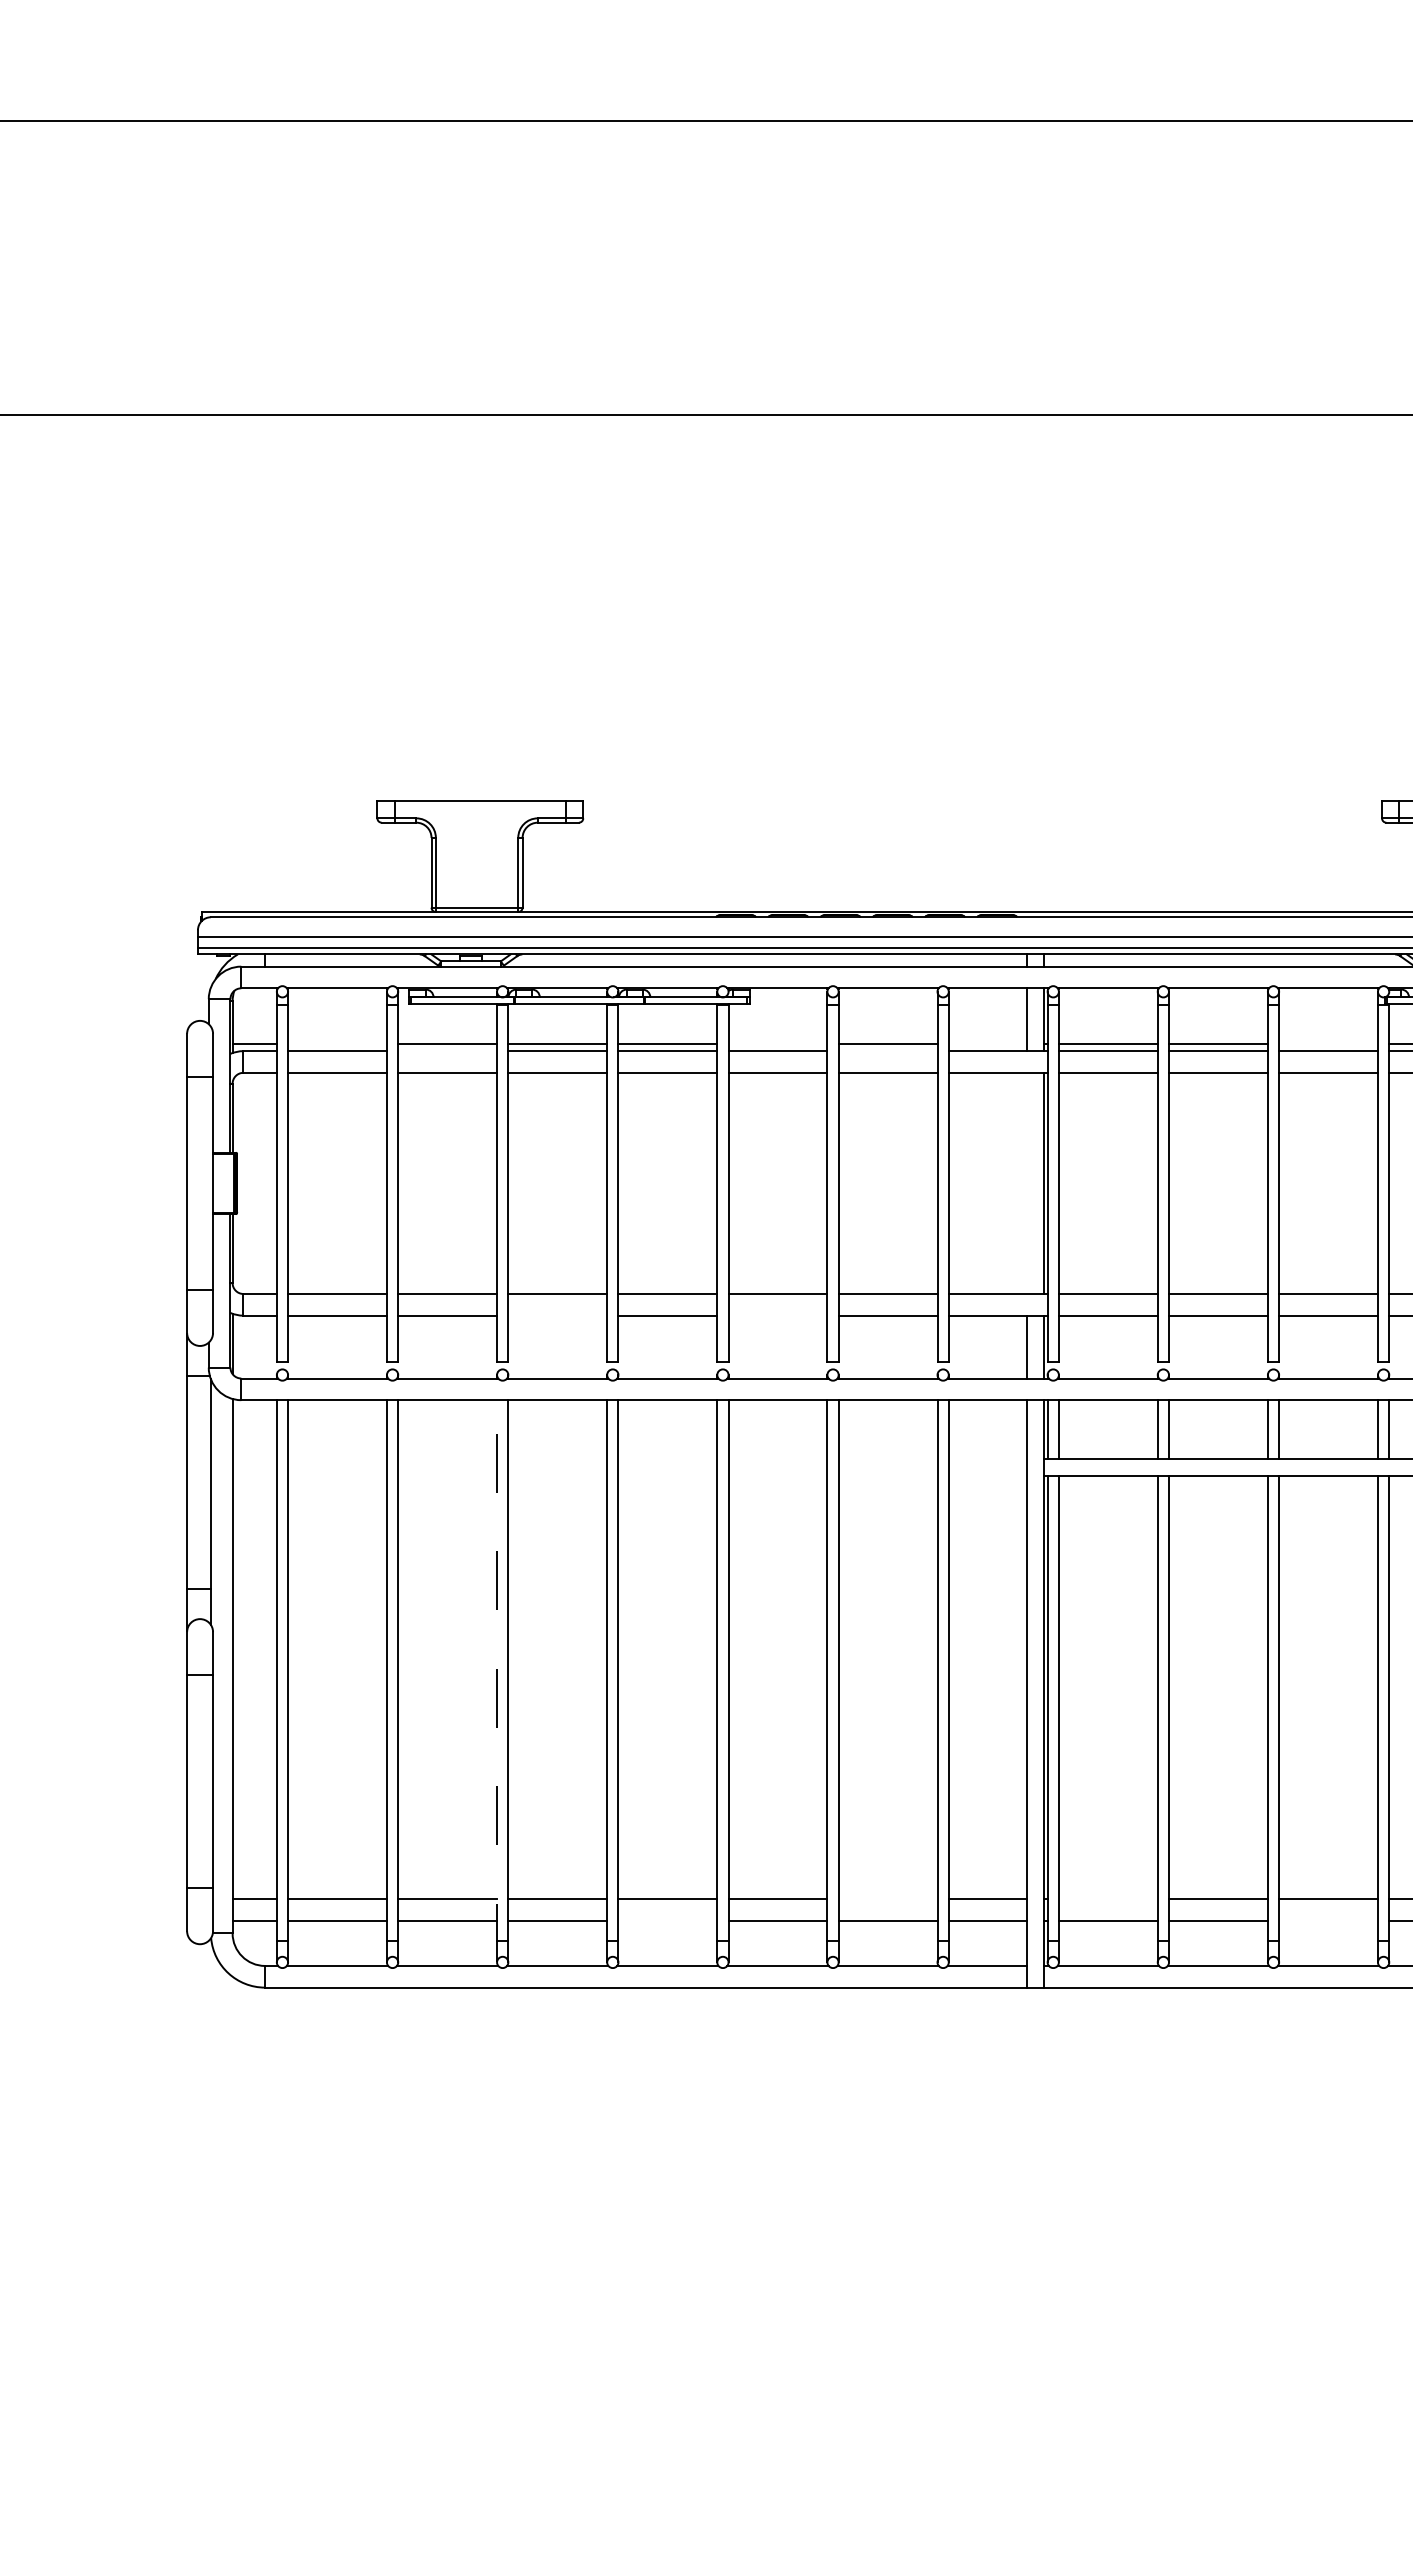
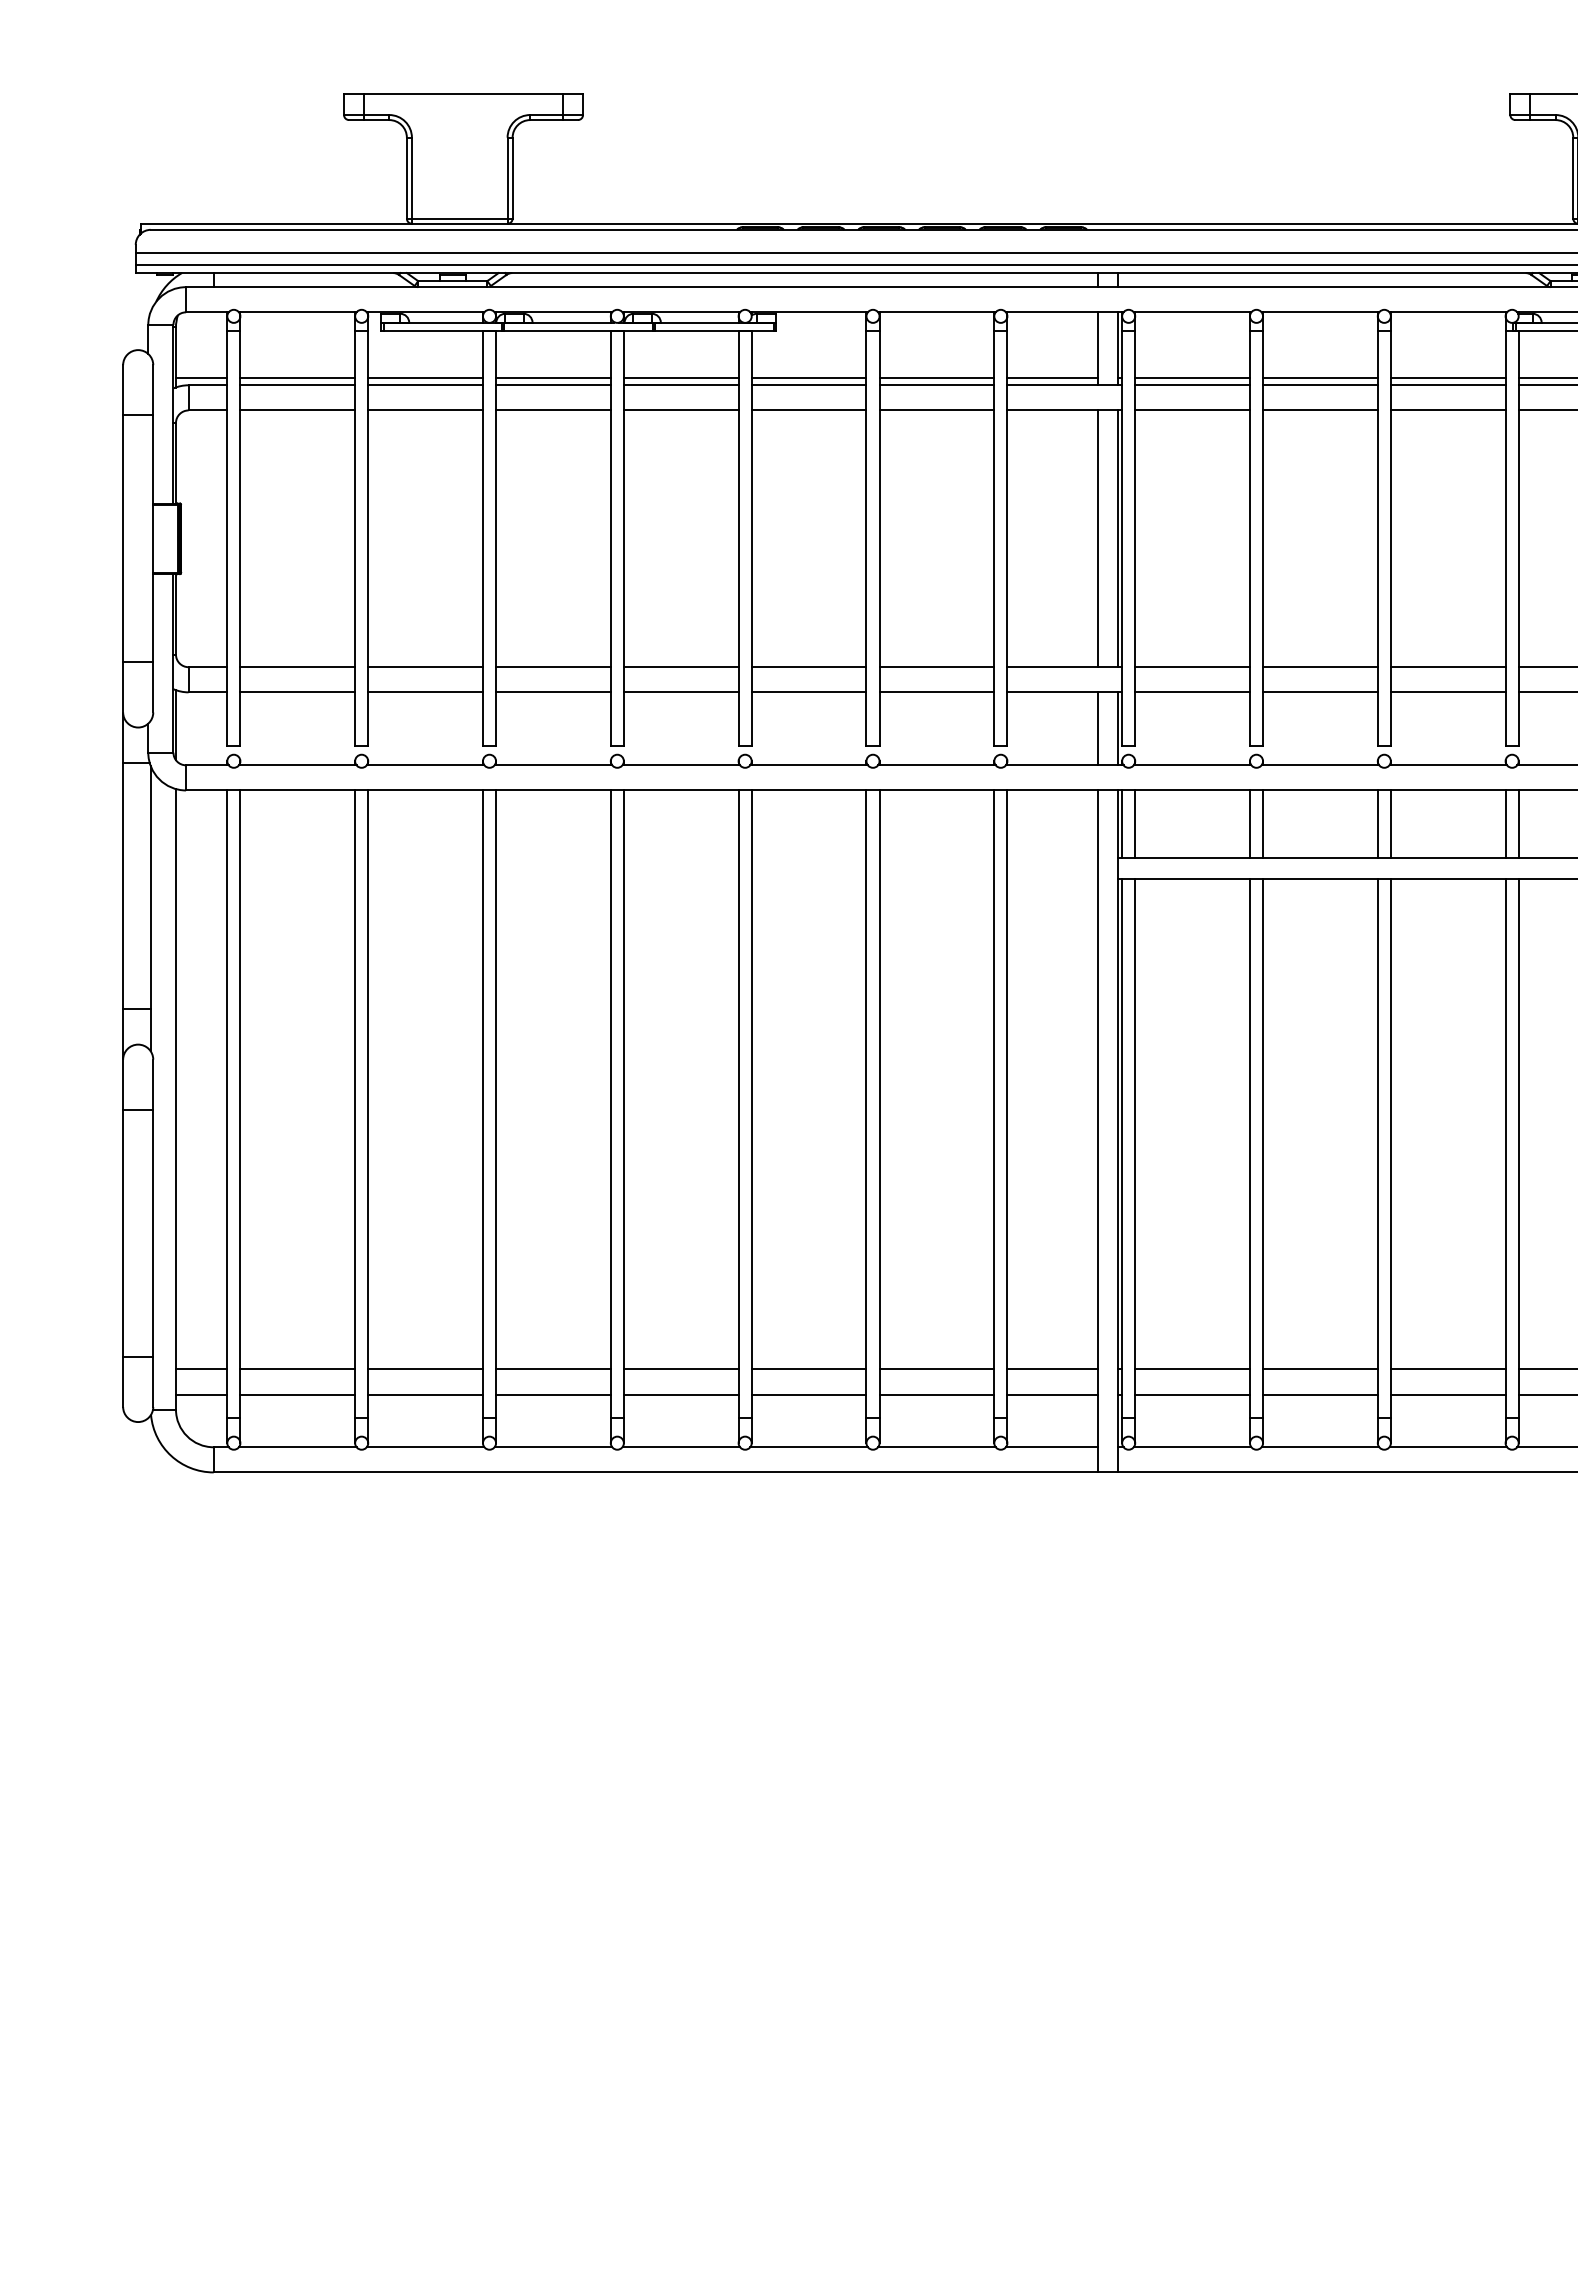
line: (337, 1044) -> (297, 377), added
line: (777, 1044) -> (808, 377), added
line: (987, 1044) -> (1052, 377), added
line: (1328, 1044) -> (1448, 377), added
line: (447, 1051) -> (425, 385), added
line: (887, 1051) -> (936, 385), added
line: (1026, 1182) -> (1097, 537), added
line: (557, 1315) -> (553, 692), added
line: (777, 1315) -> (808, 692), added
line: (497, 1680) -> (483, 1115), dashed -> solid
line: (887, 1898) -> (936, 1368), added
line: (1107, 1898) -> (1191, 1368), added
line: (667, 1920) -> (680, 1394), added
line: (1328, 1920) -> (1448, 1394), added

